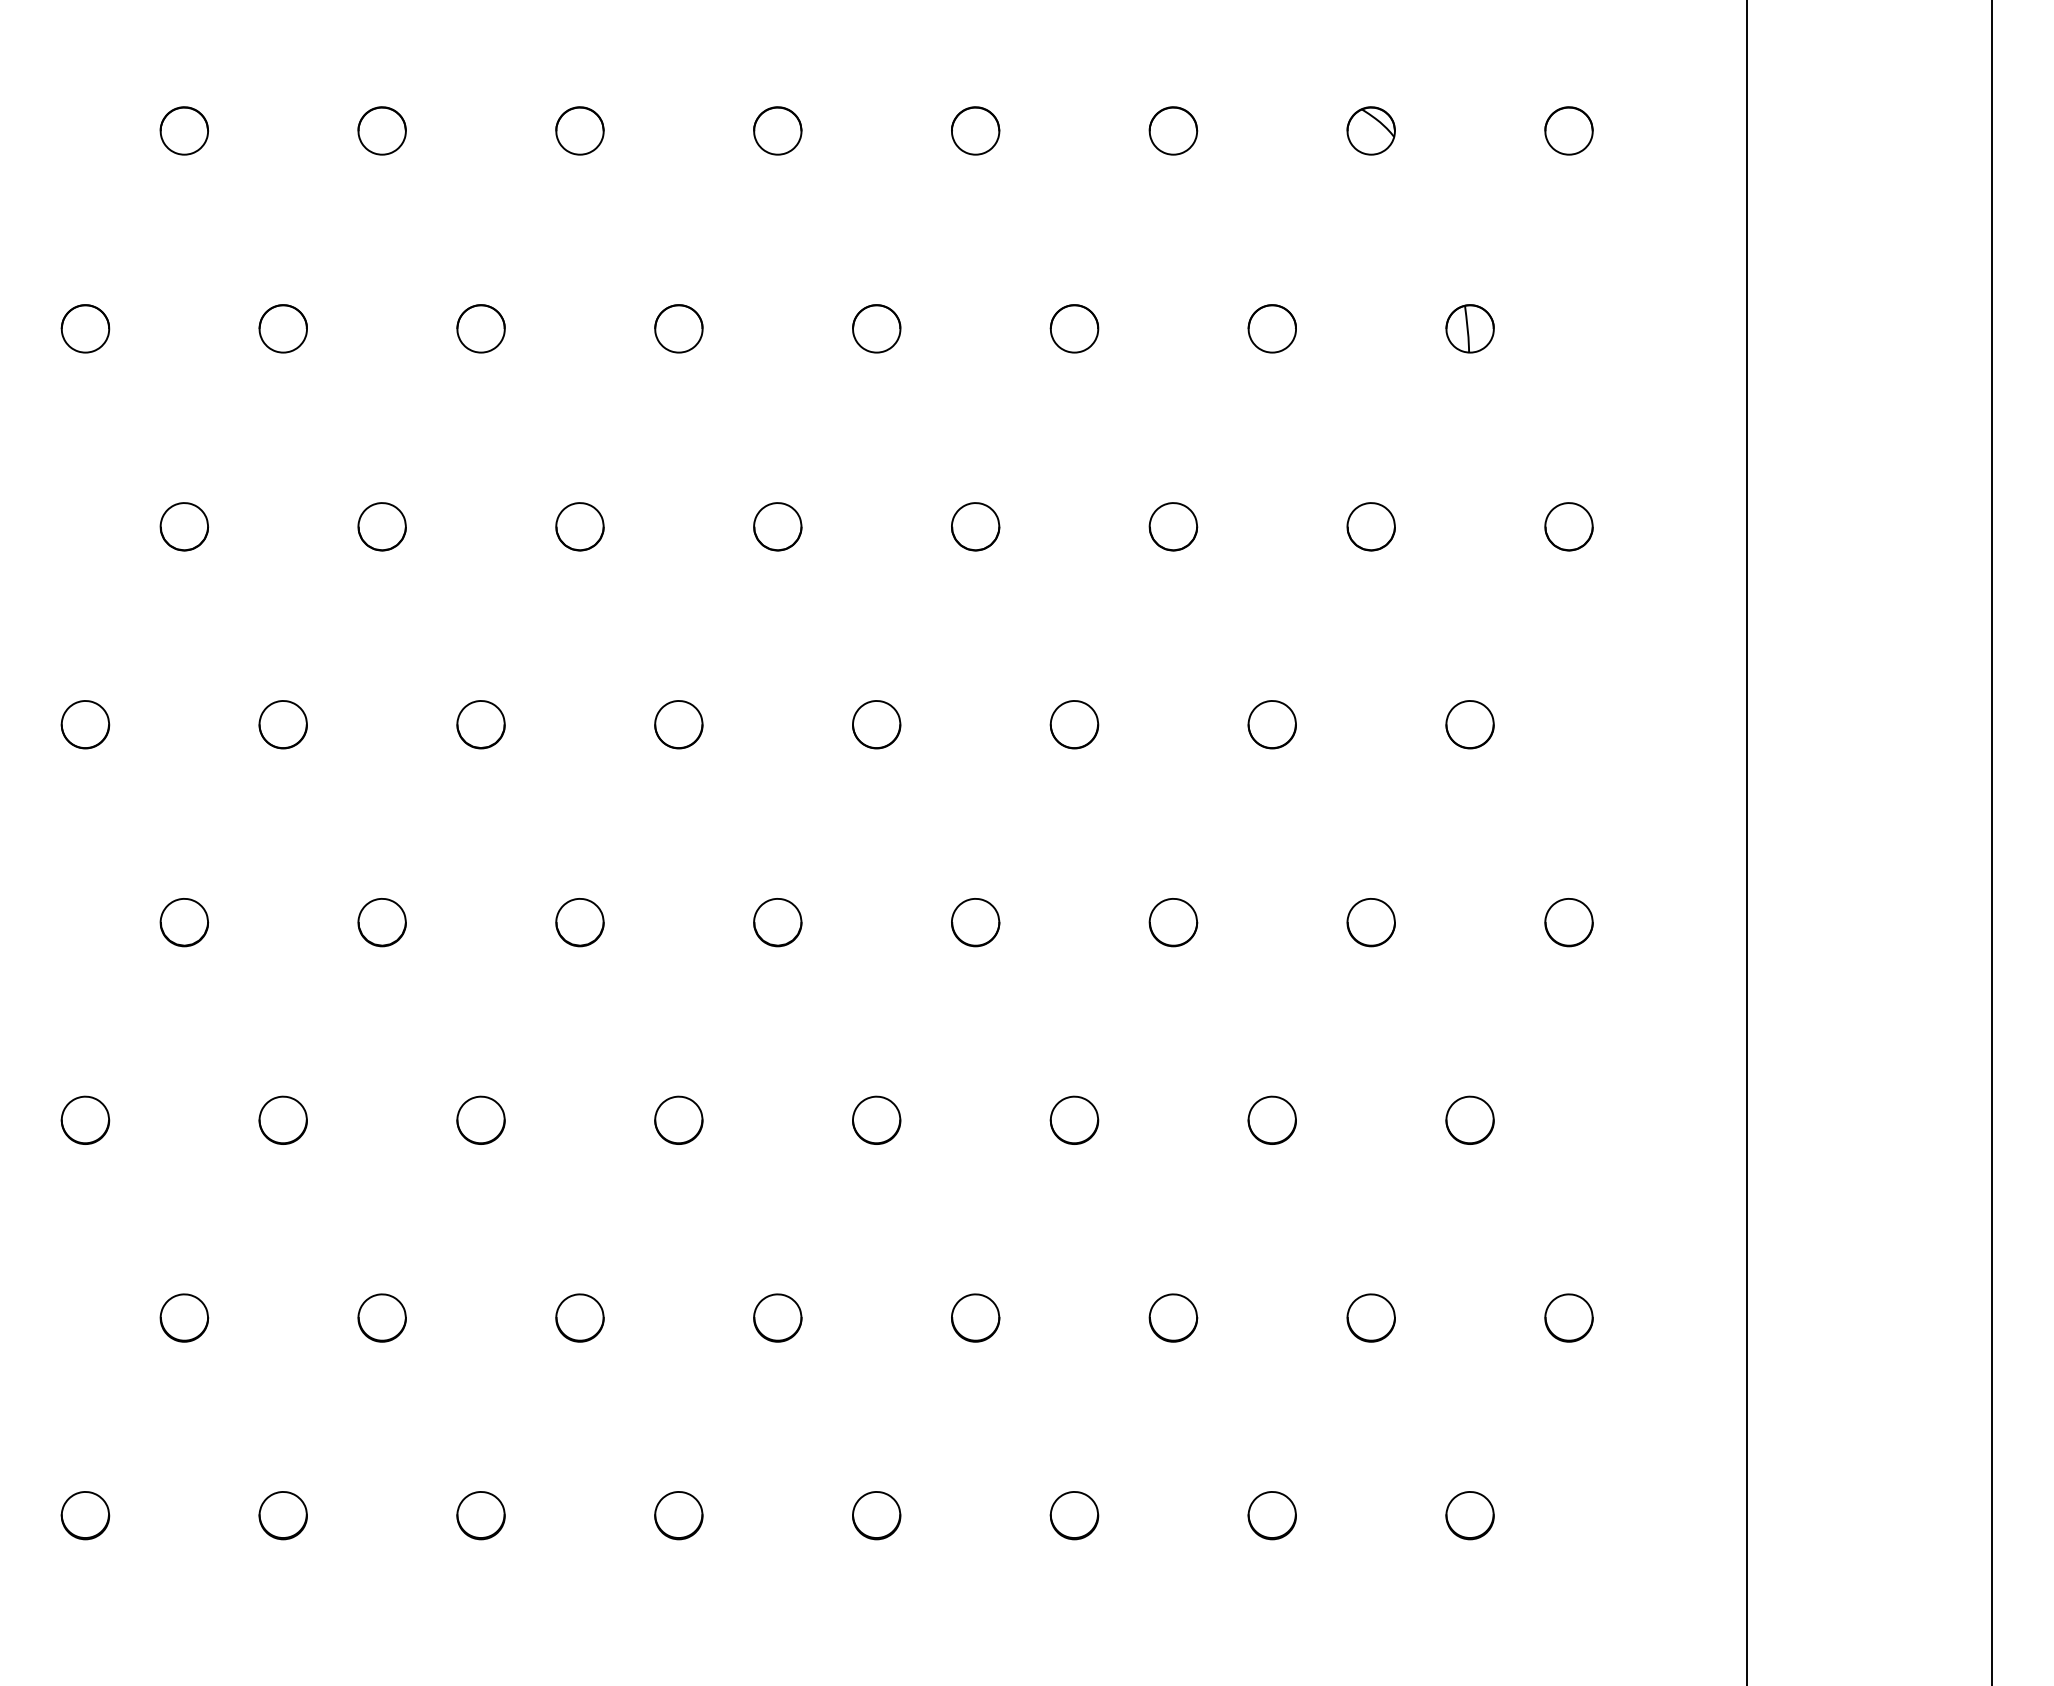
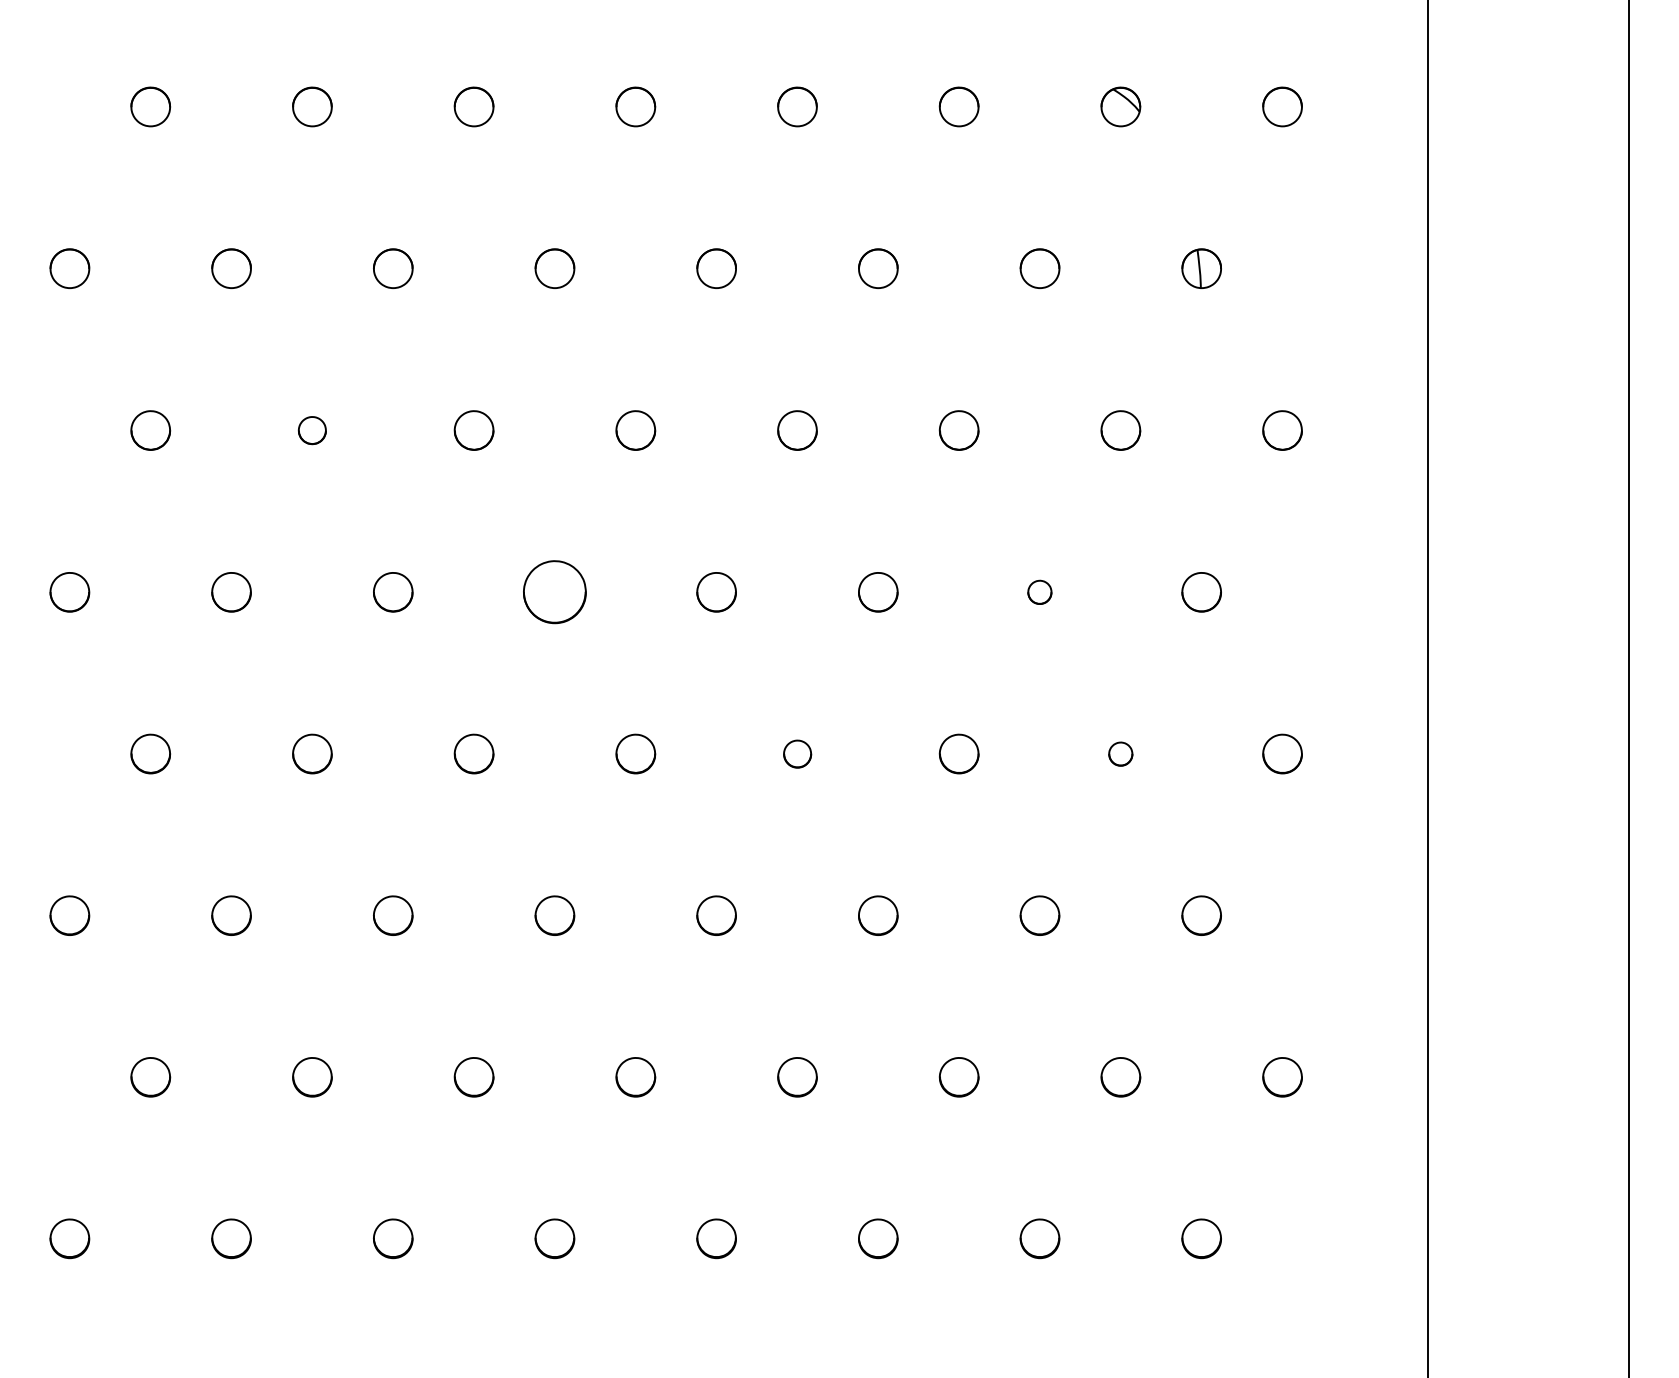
part: (381, 526) -> (311, 430), size x0.7
part: (678, 724) -> (554, 592), size x1.6
part: (1271, 724) -> (1039, 592), size x0.6
part: (975, 922) -> (797, 753), size x0.7
part: (1370, 922) -> (1120, 753), size x0.6

